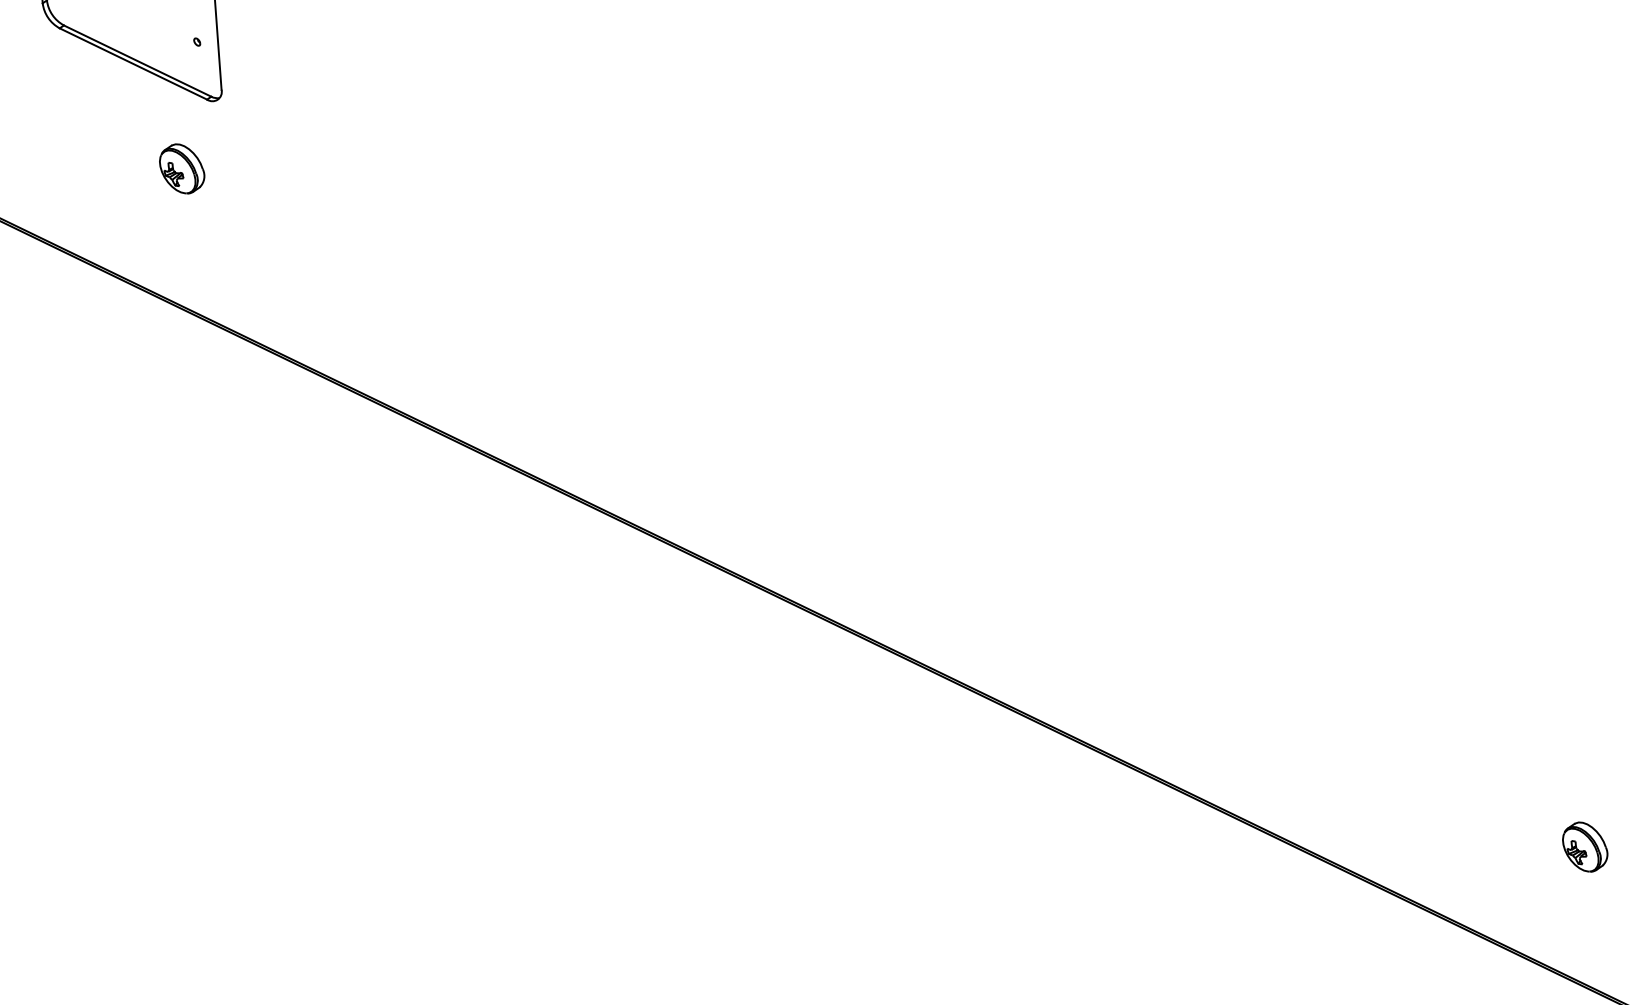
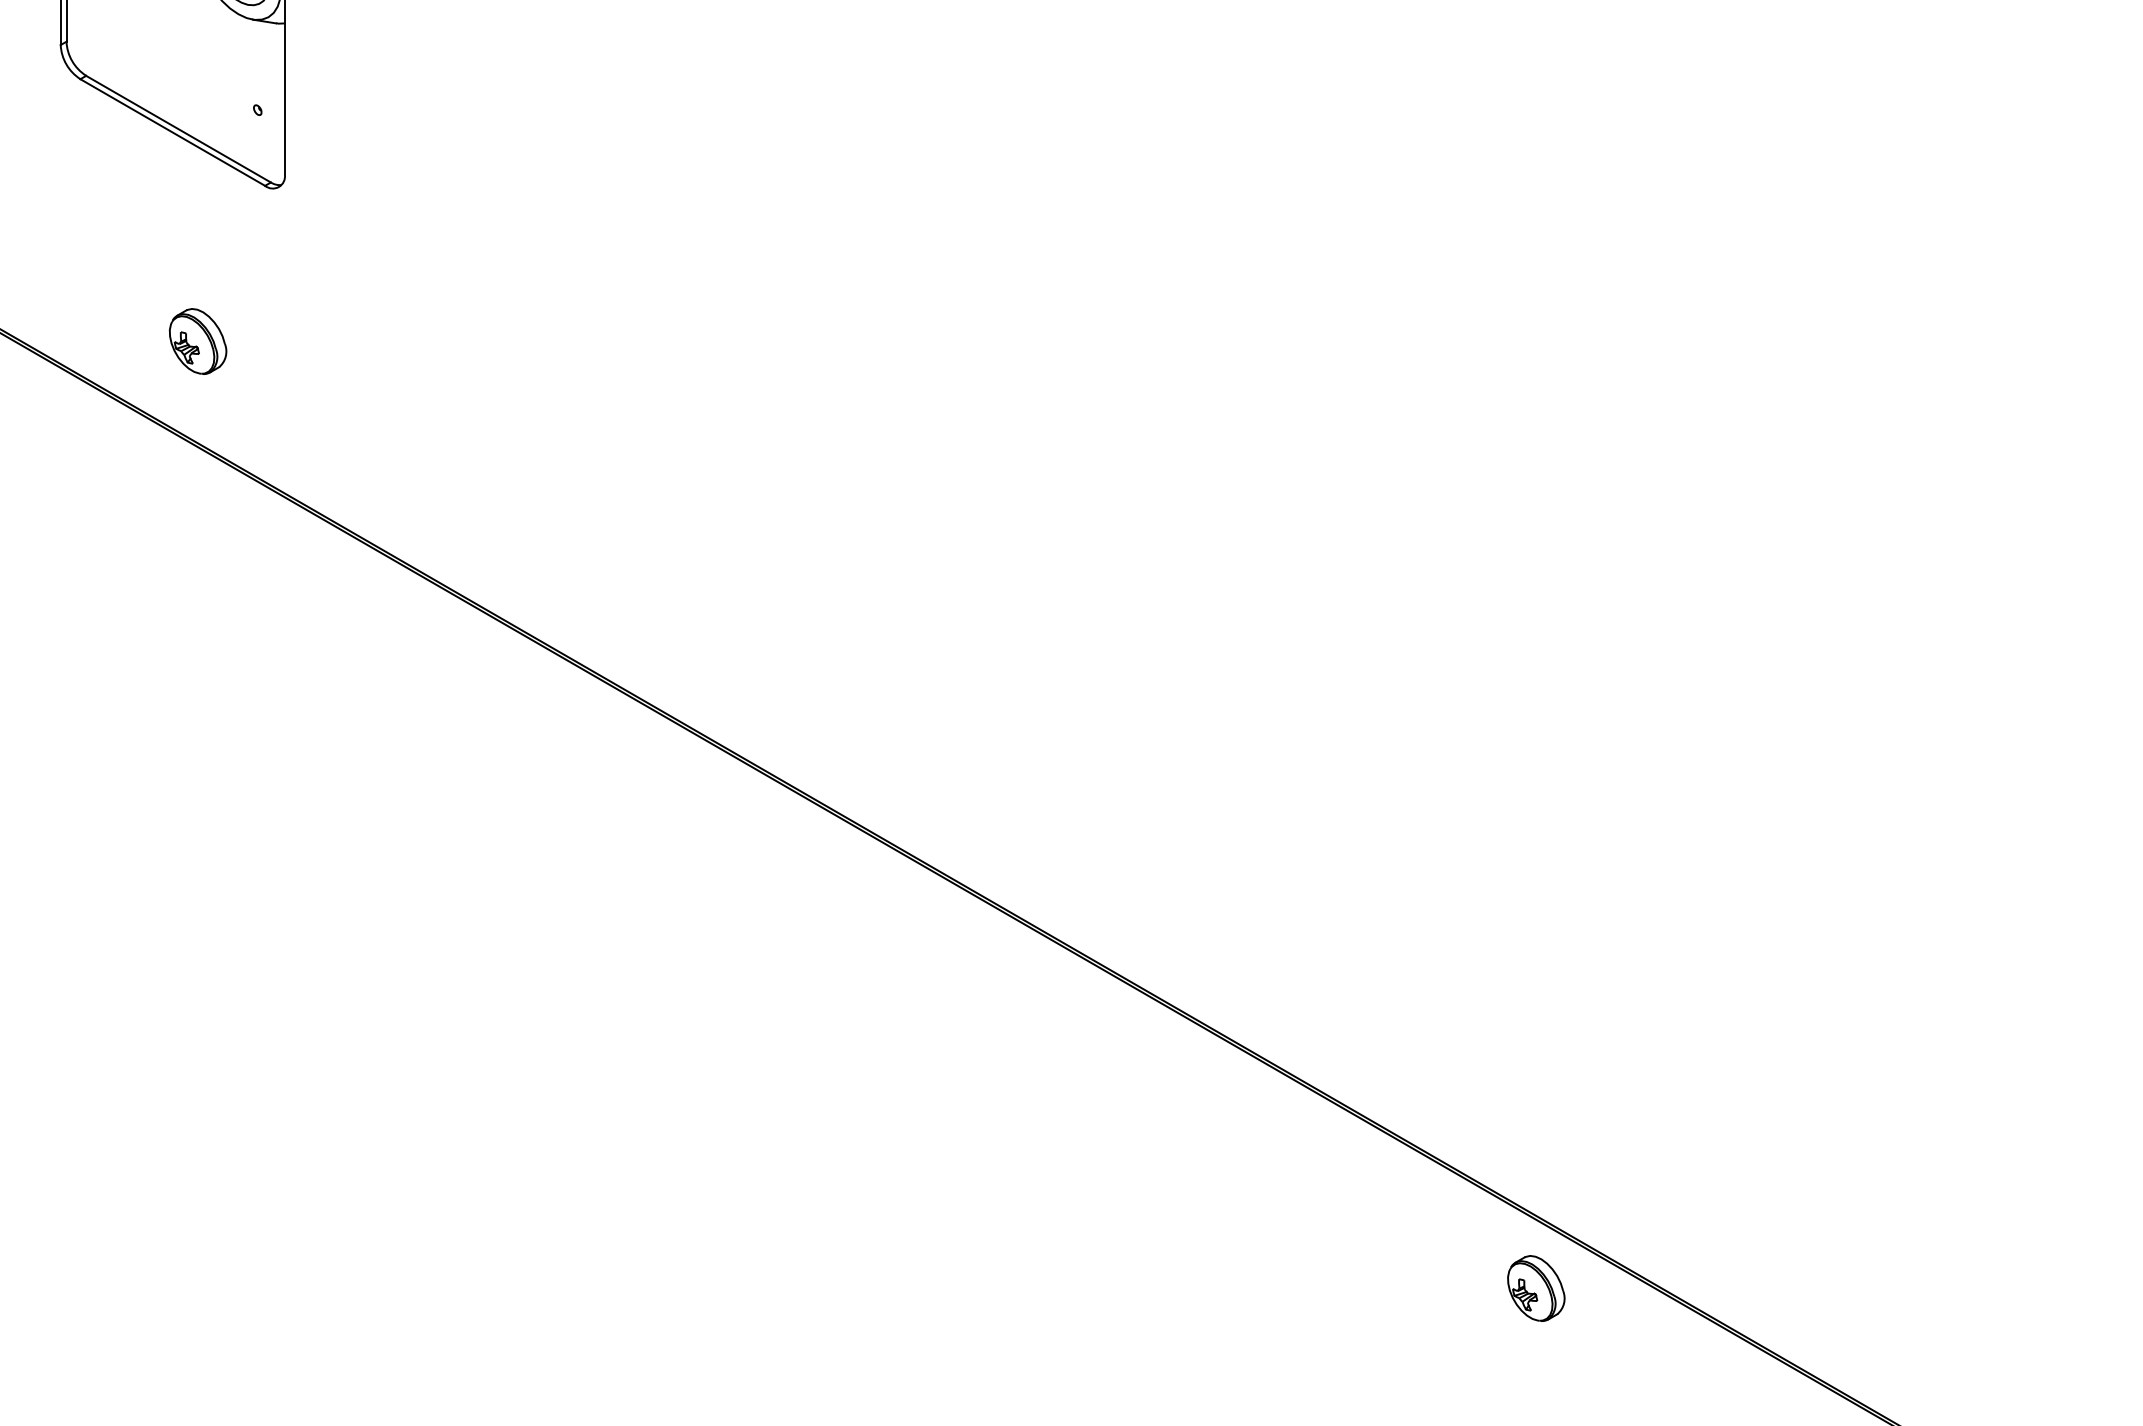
part: (182, 168) -> (198, 341), moved
part: (1585, 847) -> (1536, 1288), moved

